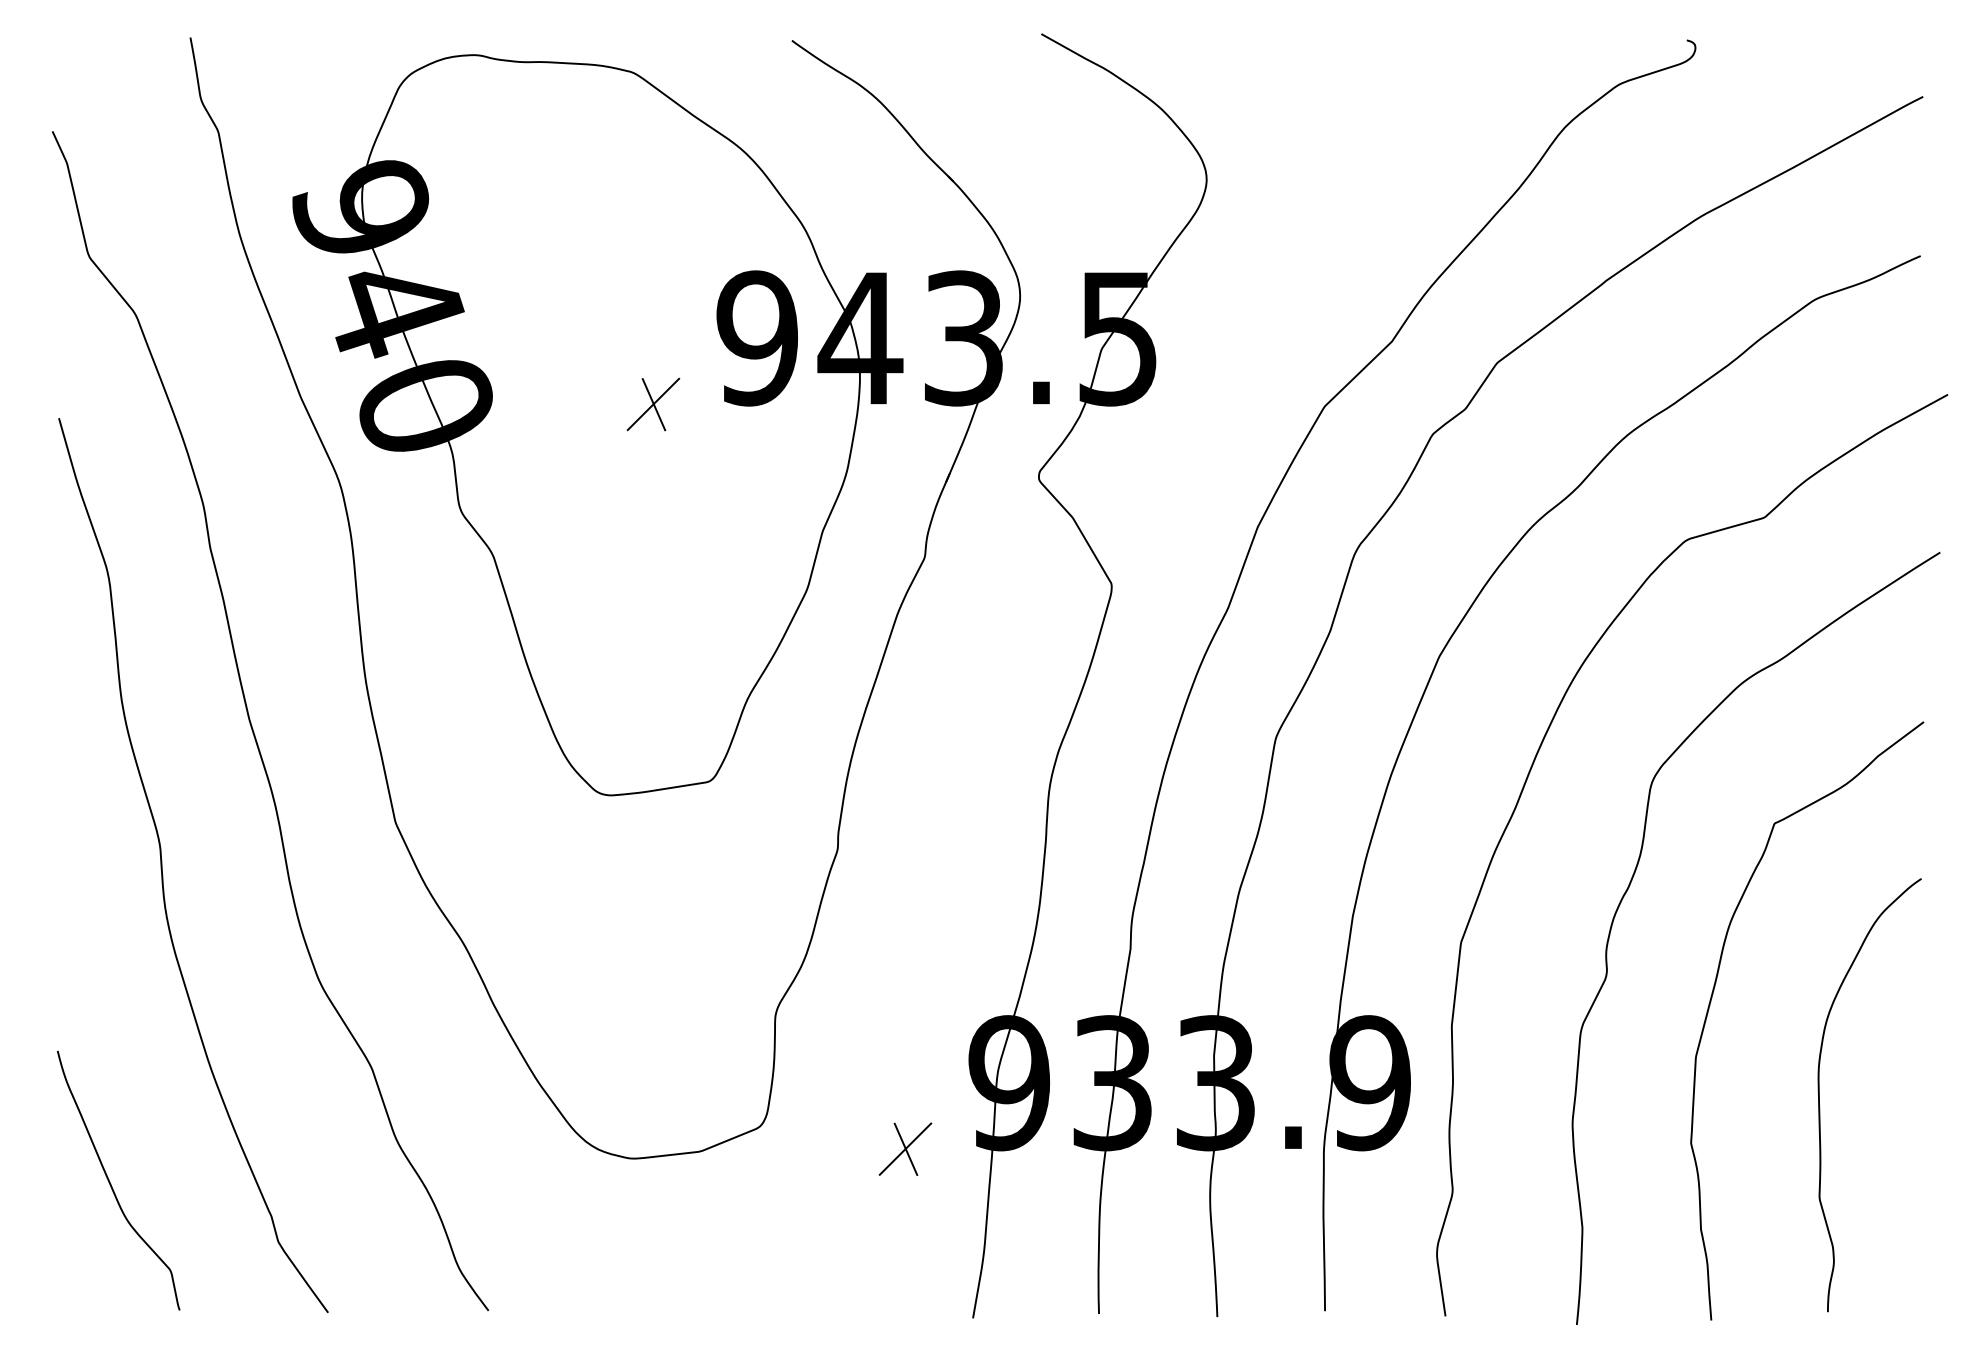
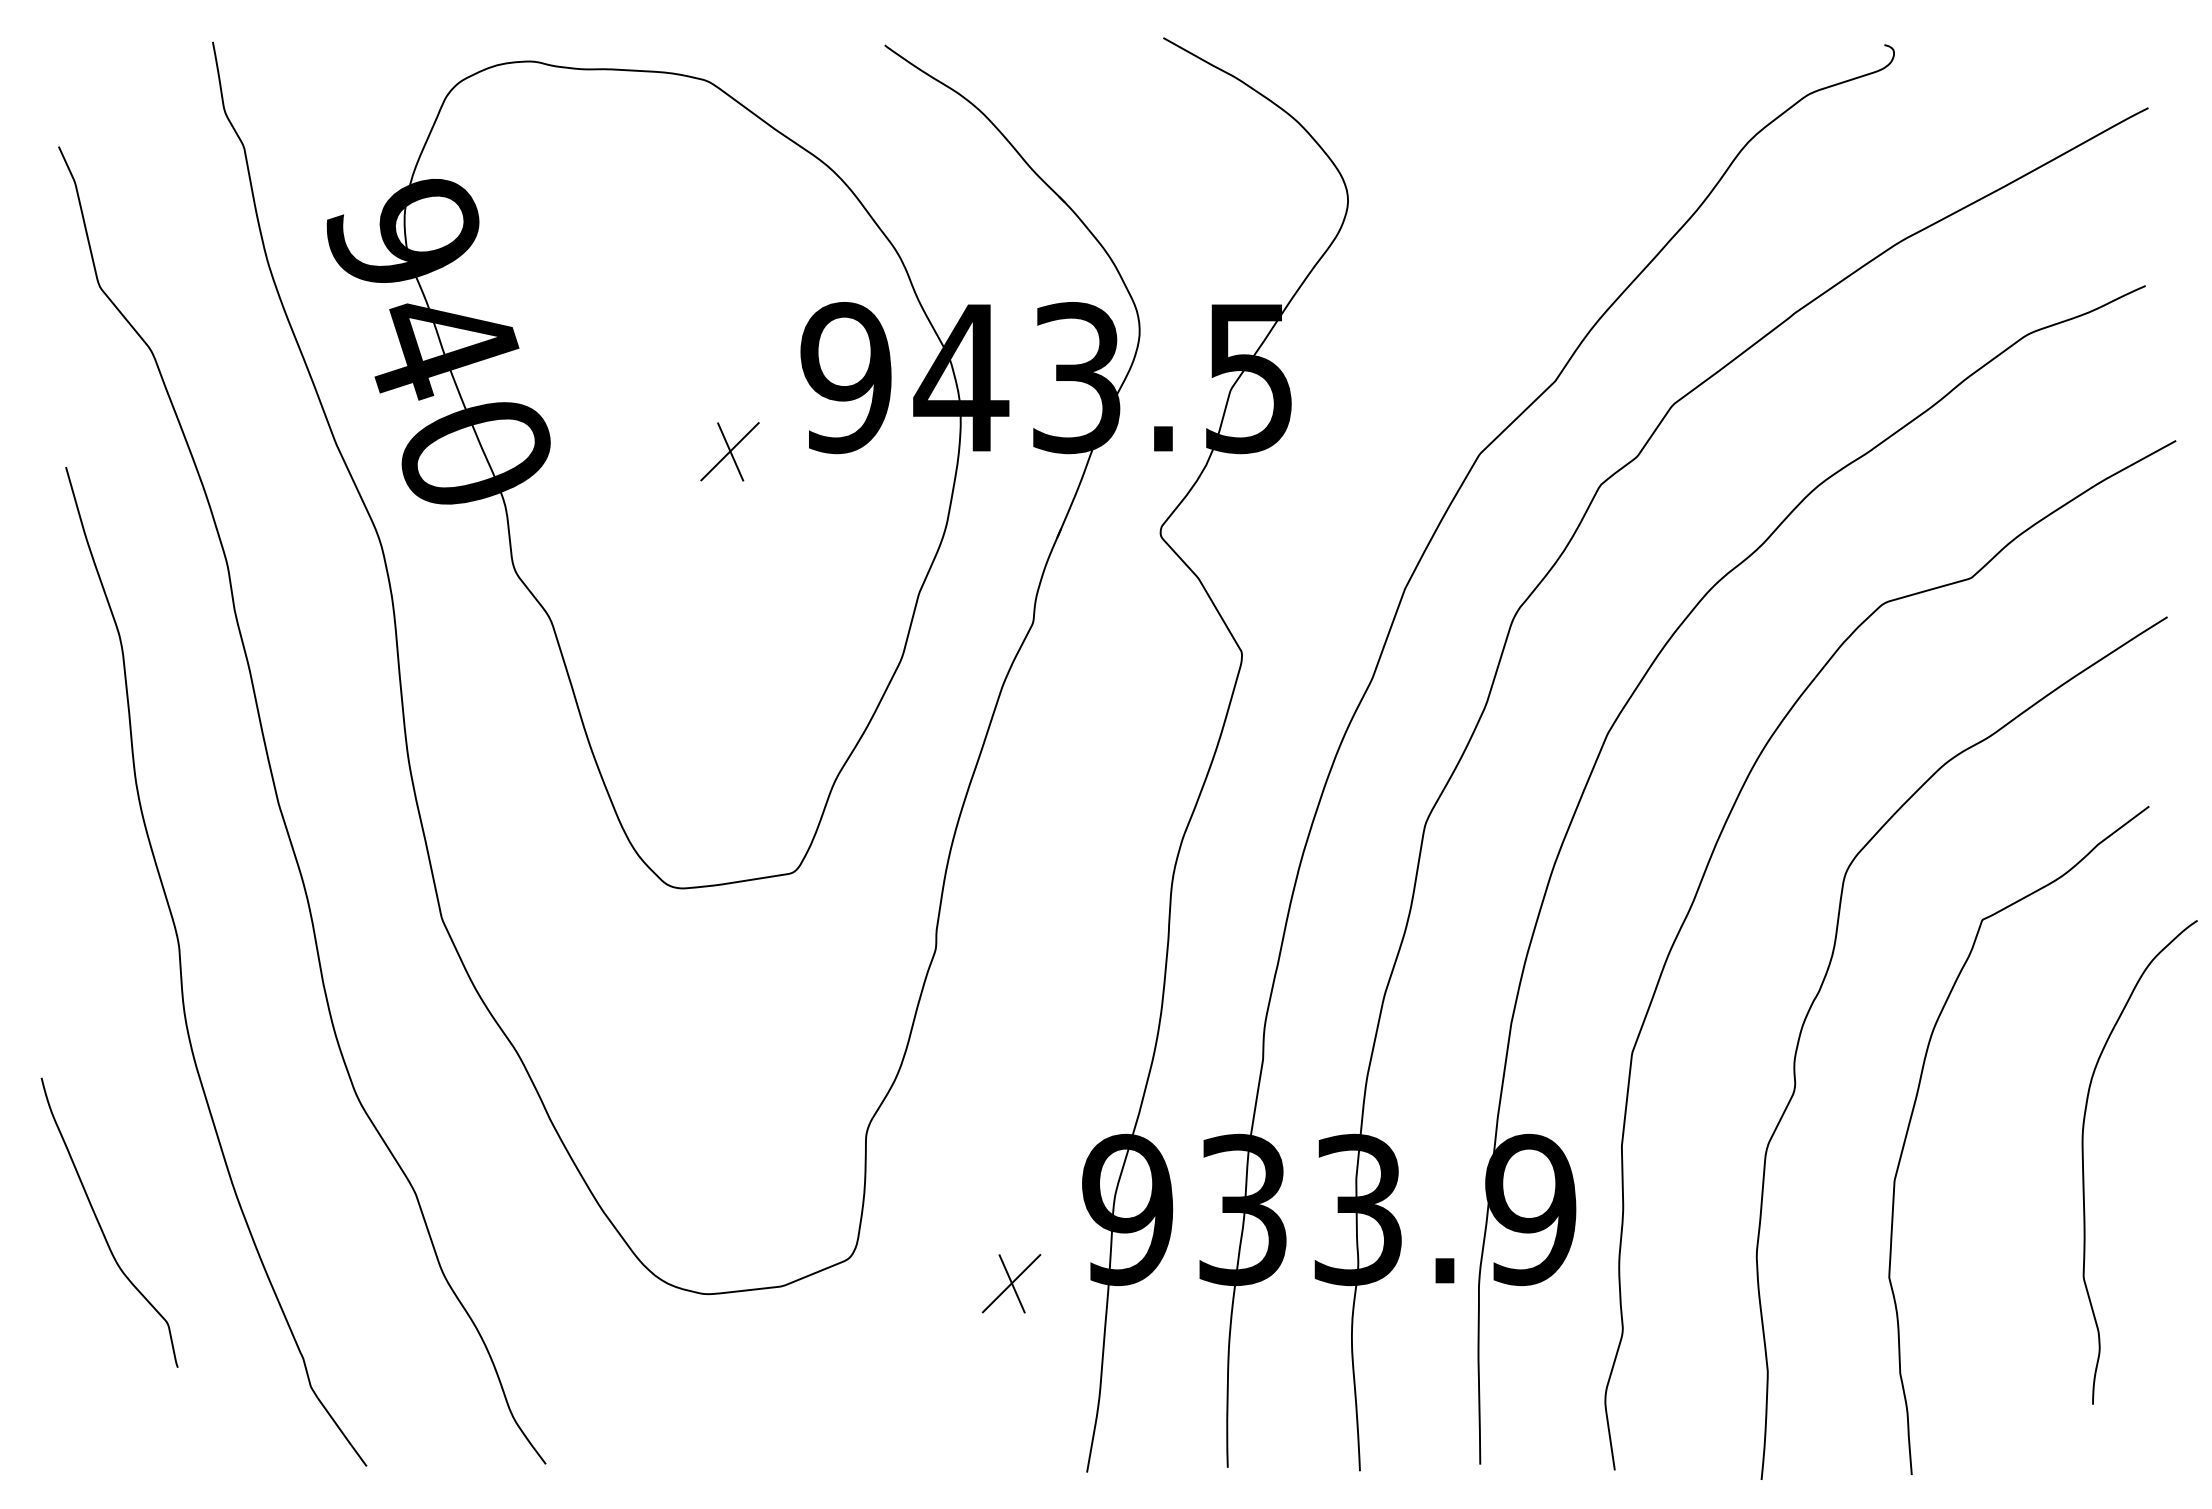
curve: (1819, 1095) -> (2083, 1162), moved
curve: (111, 1183) -> (101, 1226), moved

